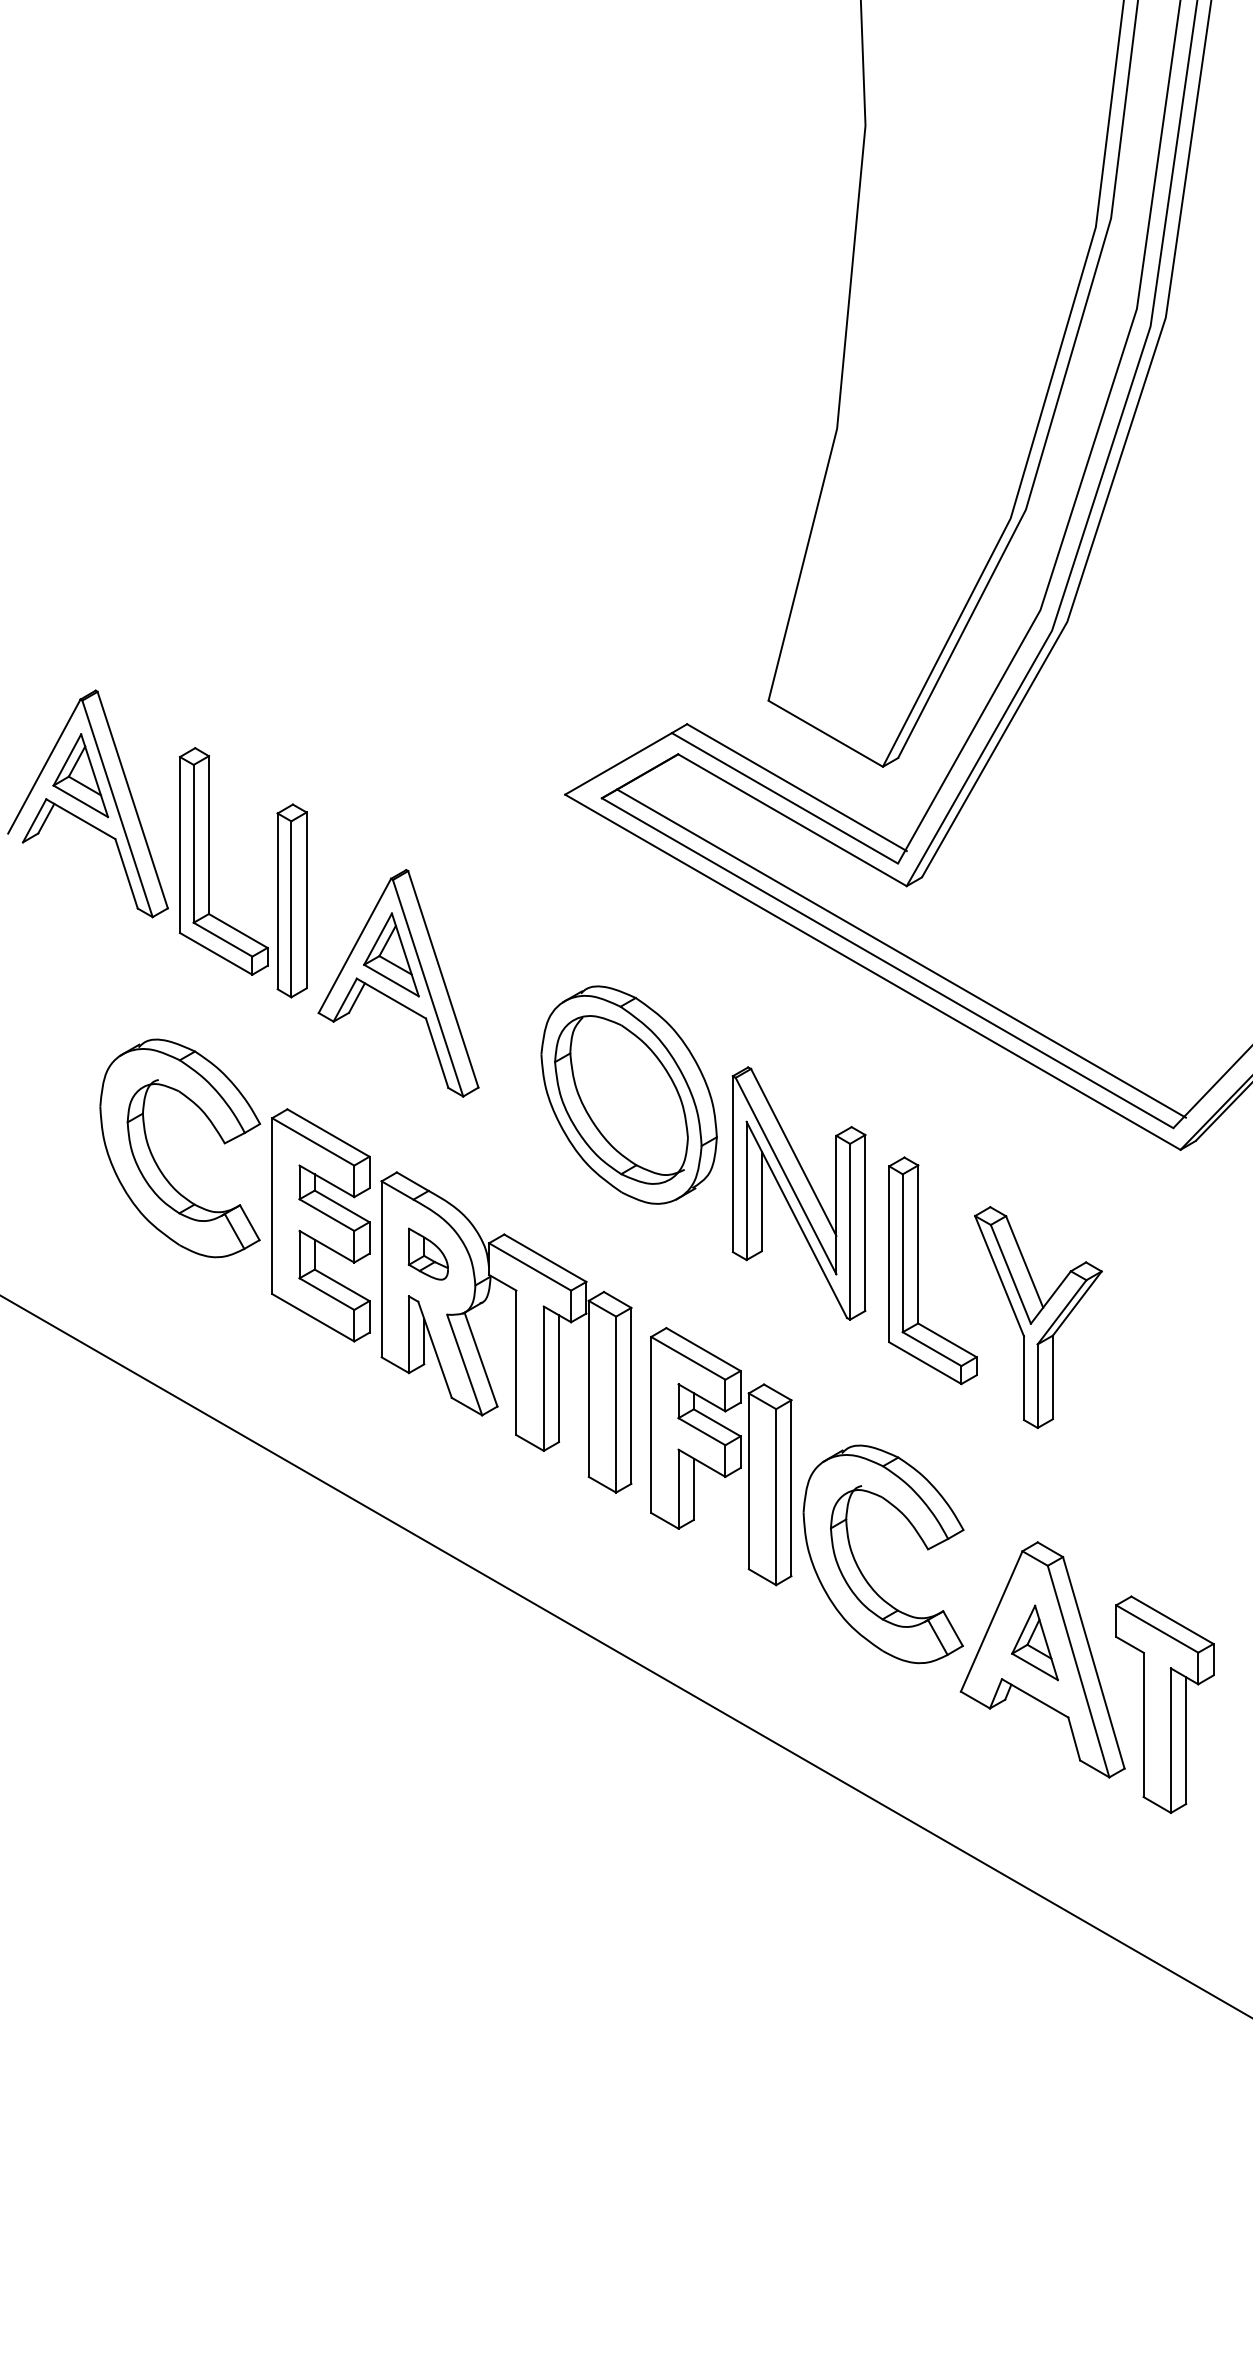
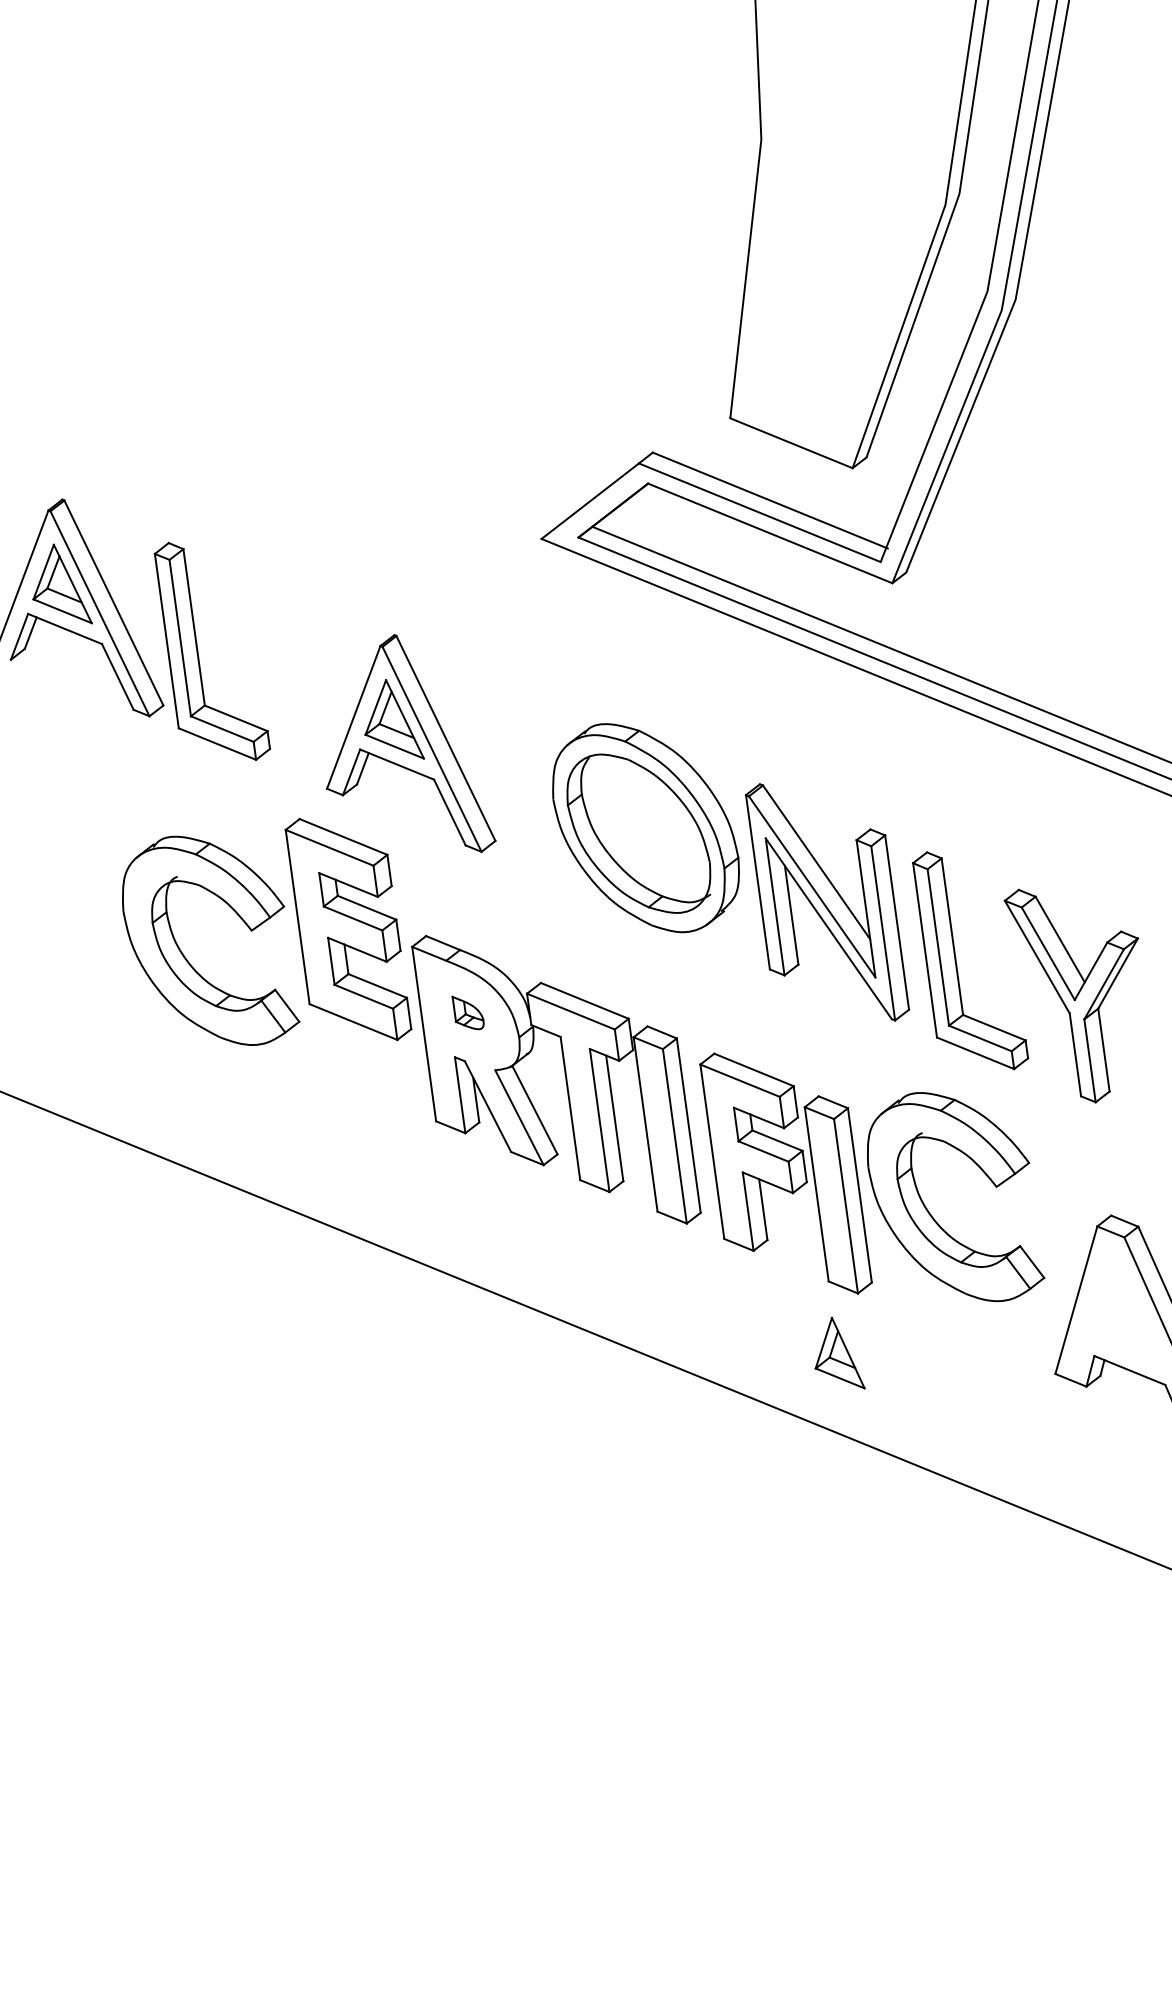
part: (291, 900) -> (284, 680), removed
part: (320, 1225) -> (348, 929), moved
part: (428, 1253) -> (468, 1012), size x0.7
part: (859, 1567) -> (931, 1214), moved
part: (1034, 1642) -> (836, 1354), moved

